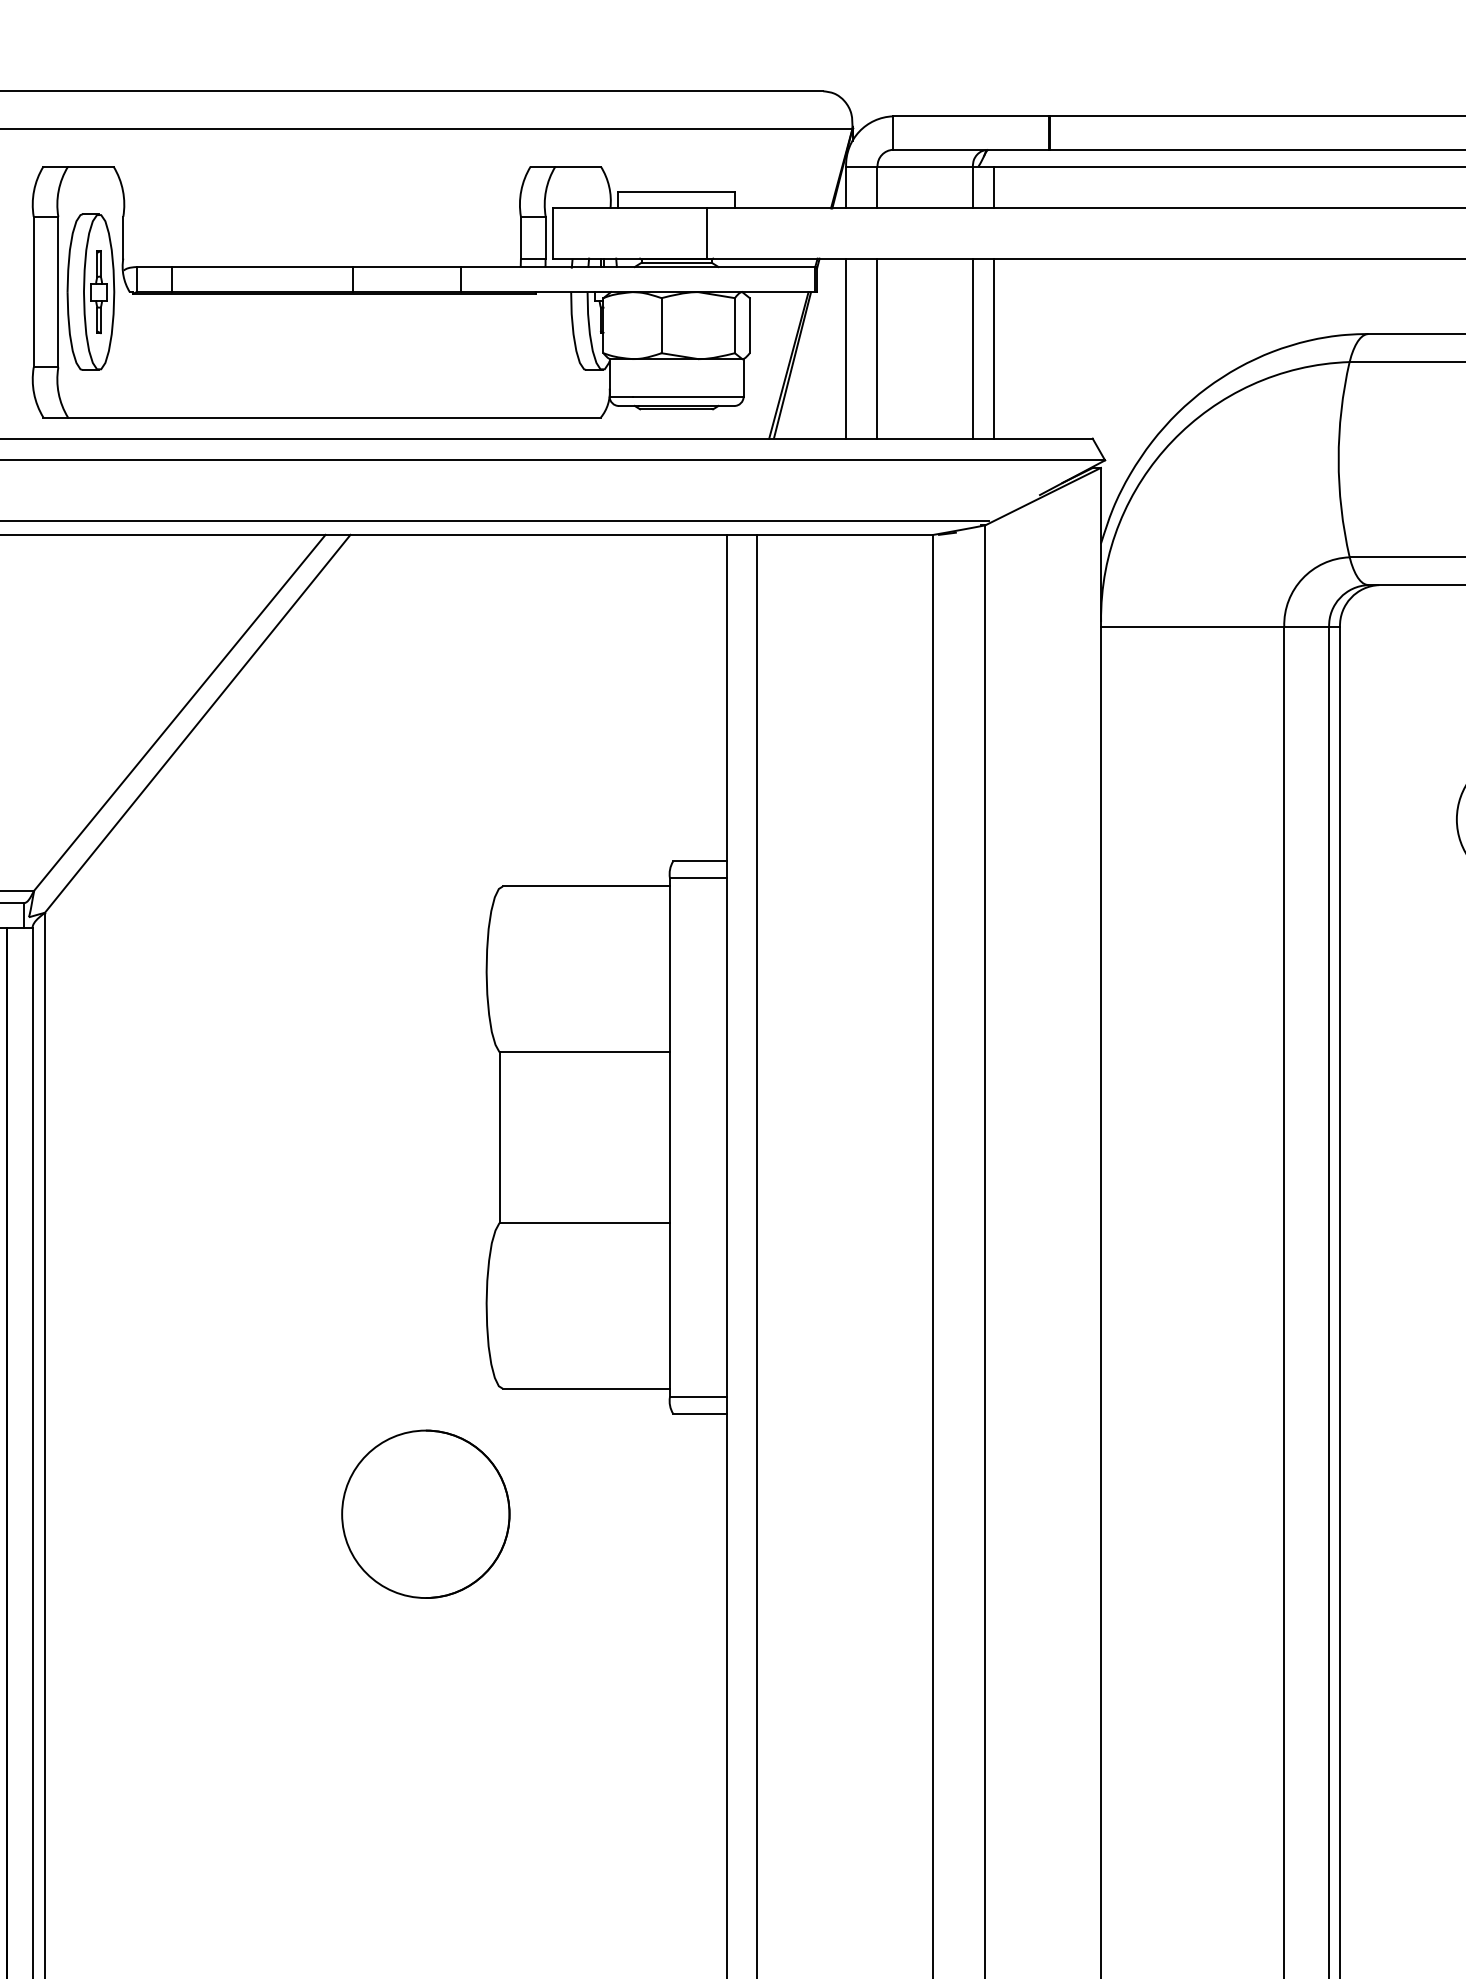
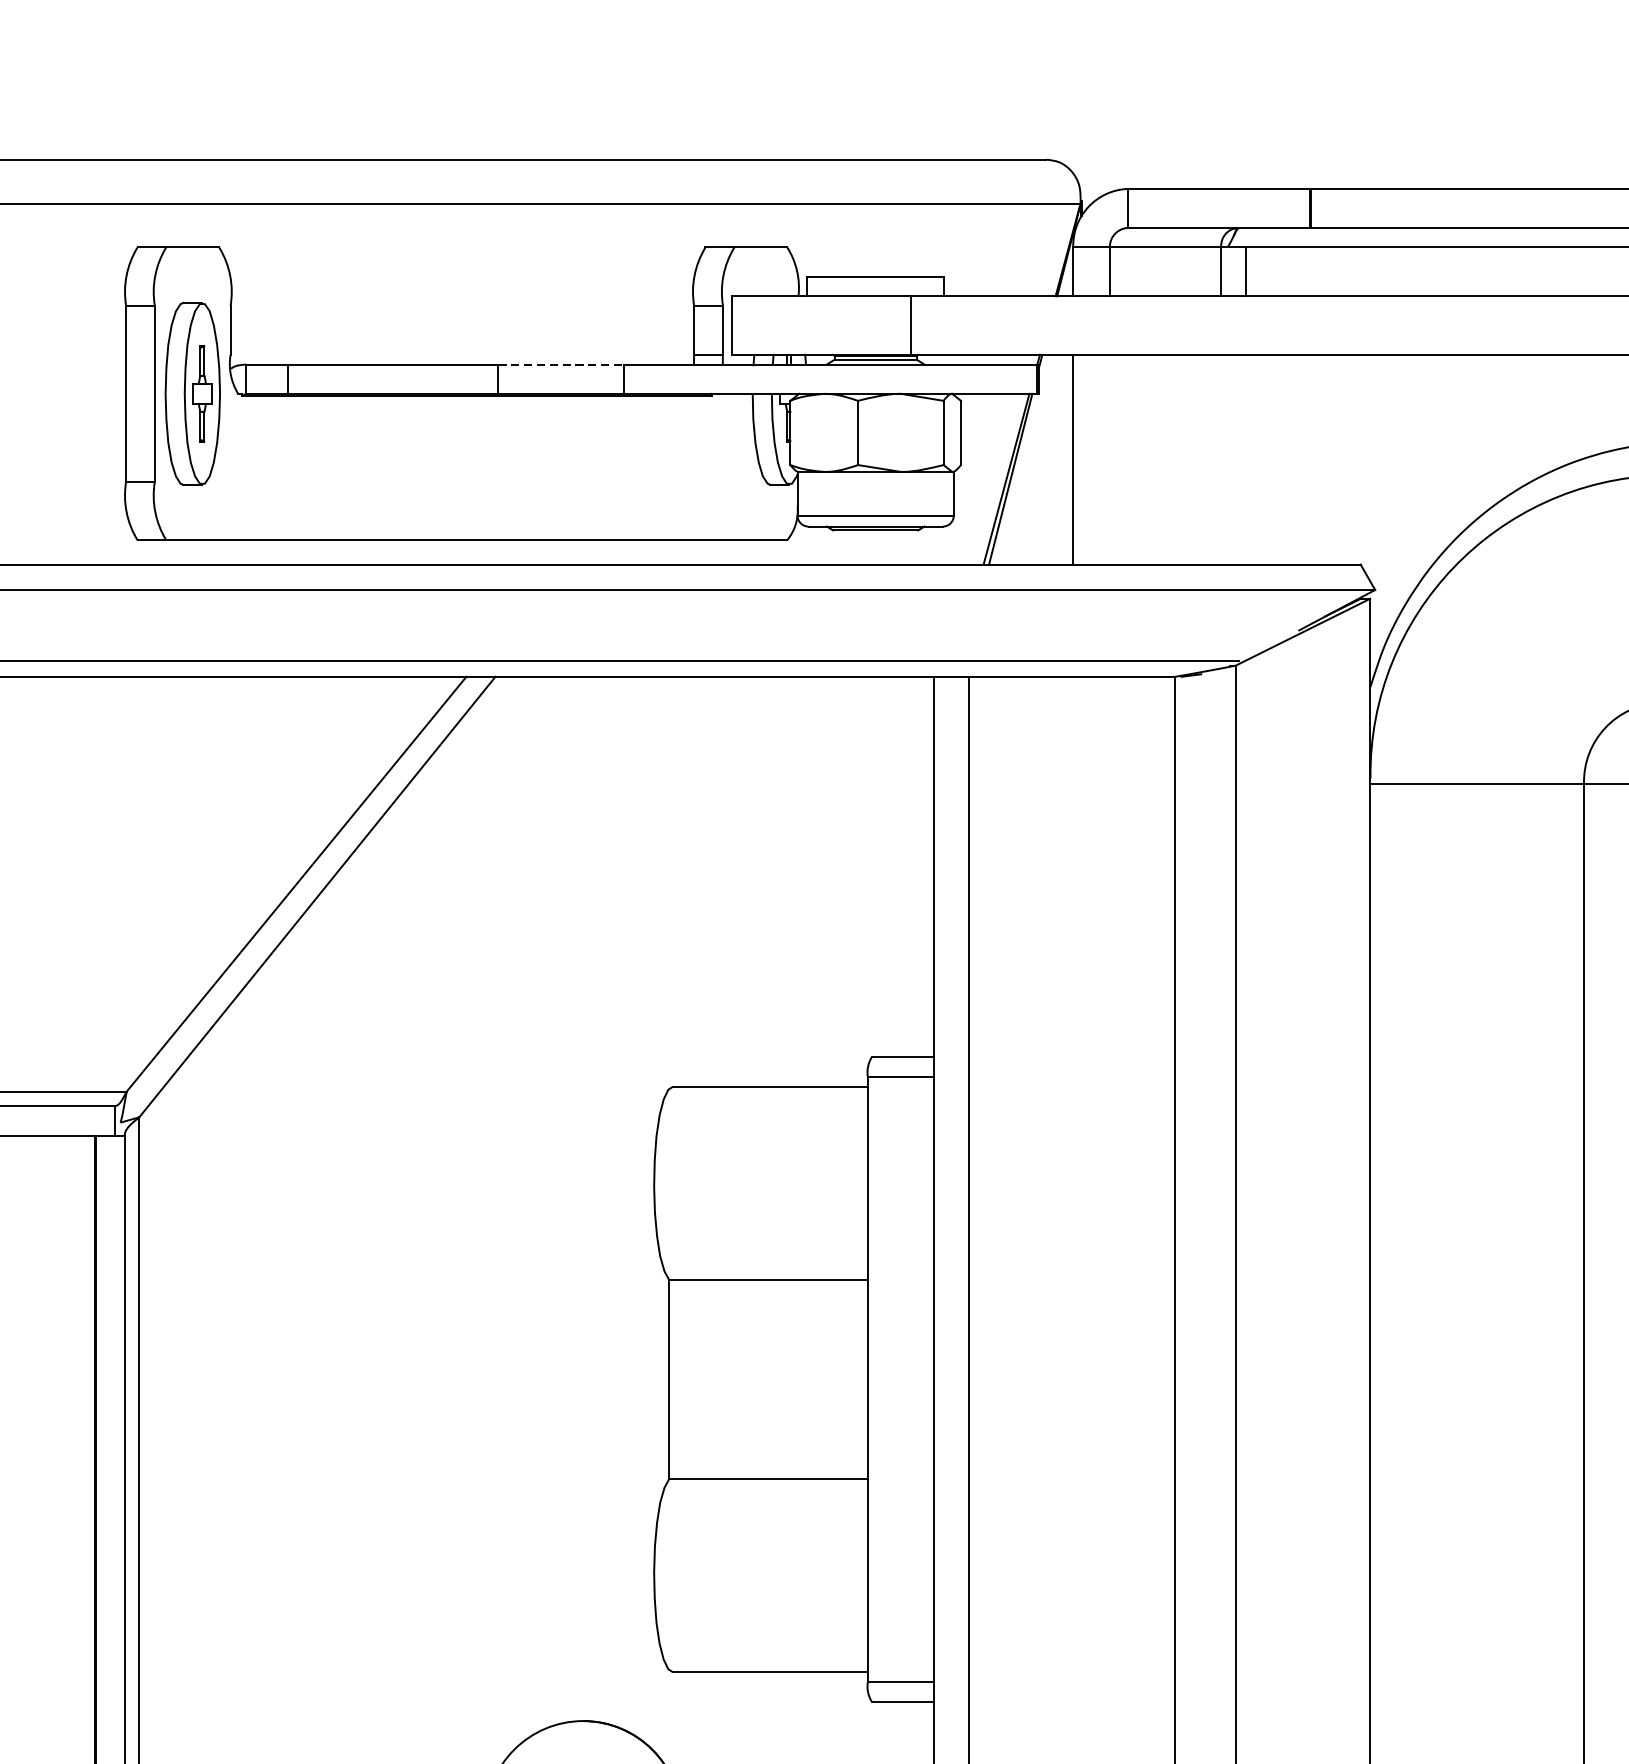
line: (407, 267) -> (561, 365), solid -> dashed
line: (877, 348) -> (1109, 459), removed
line: (972, 348) -> (1220, 459), removed
line: (994, 348) -> (1246, 459), removed

